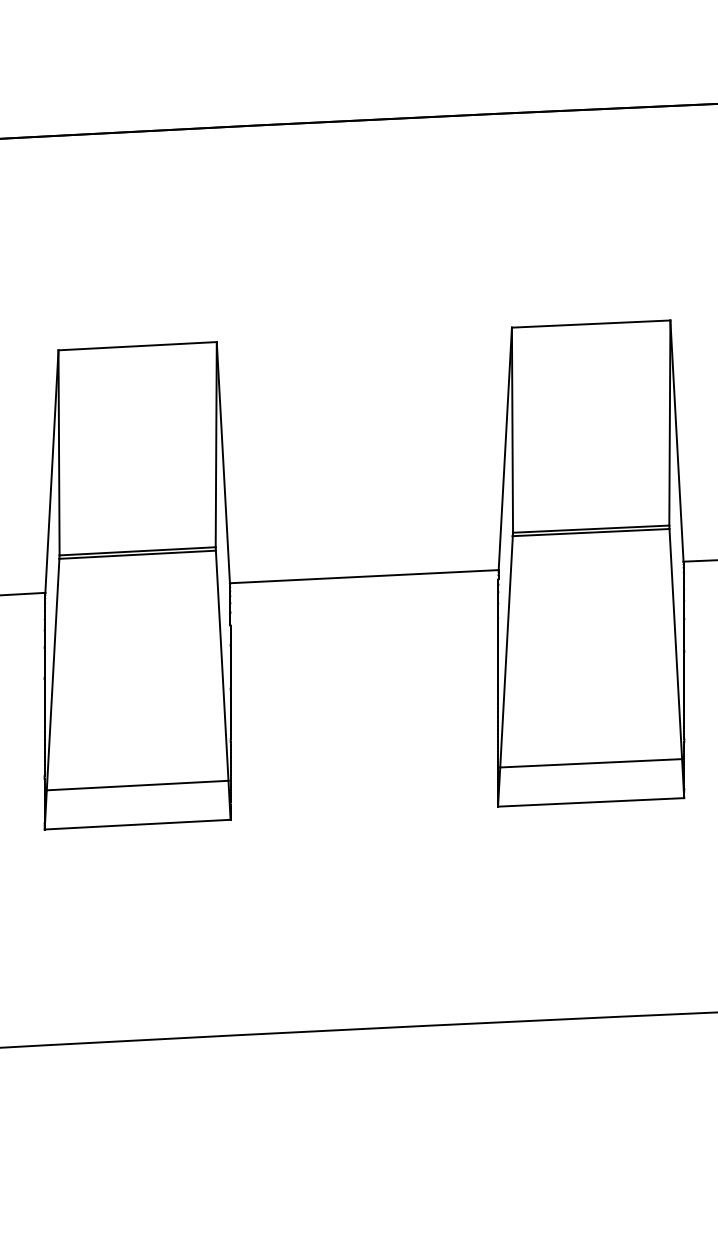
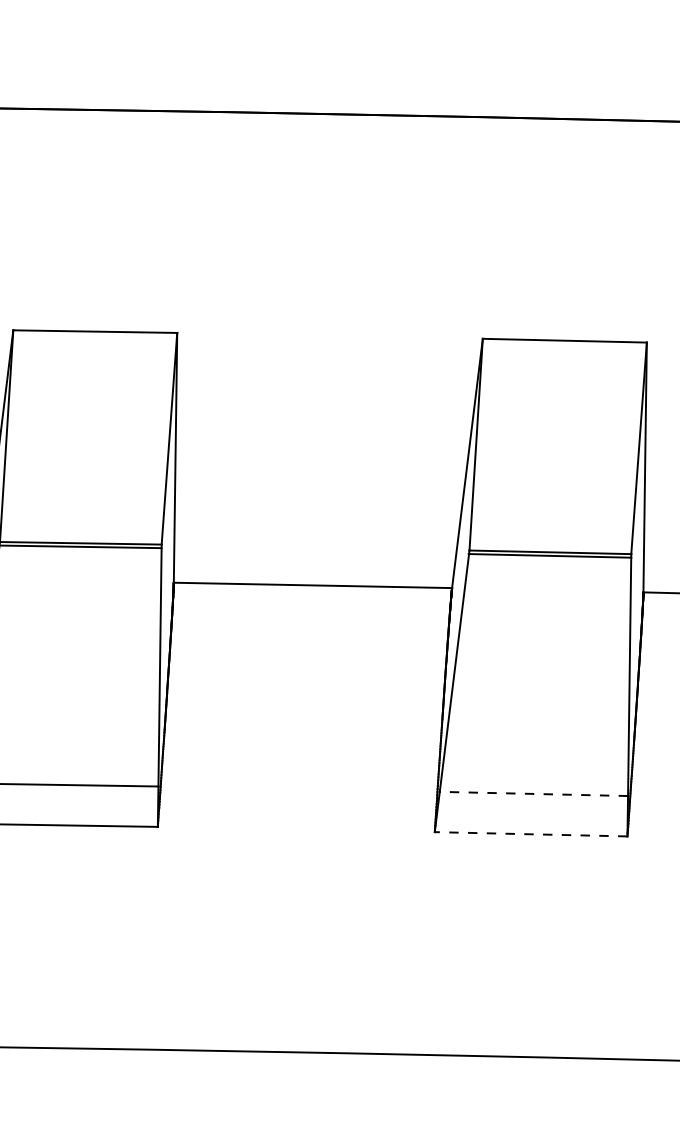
line: (590, 763) -> (533, 794), solid -> dashed
line: (590, 802) -> (530, 834), solid -> dashed

